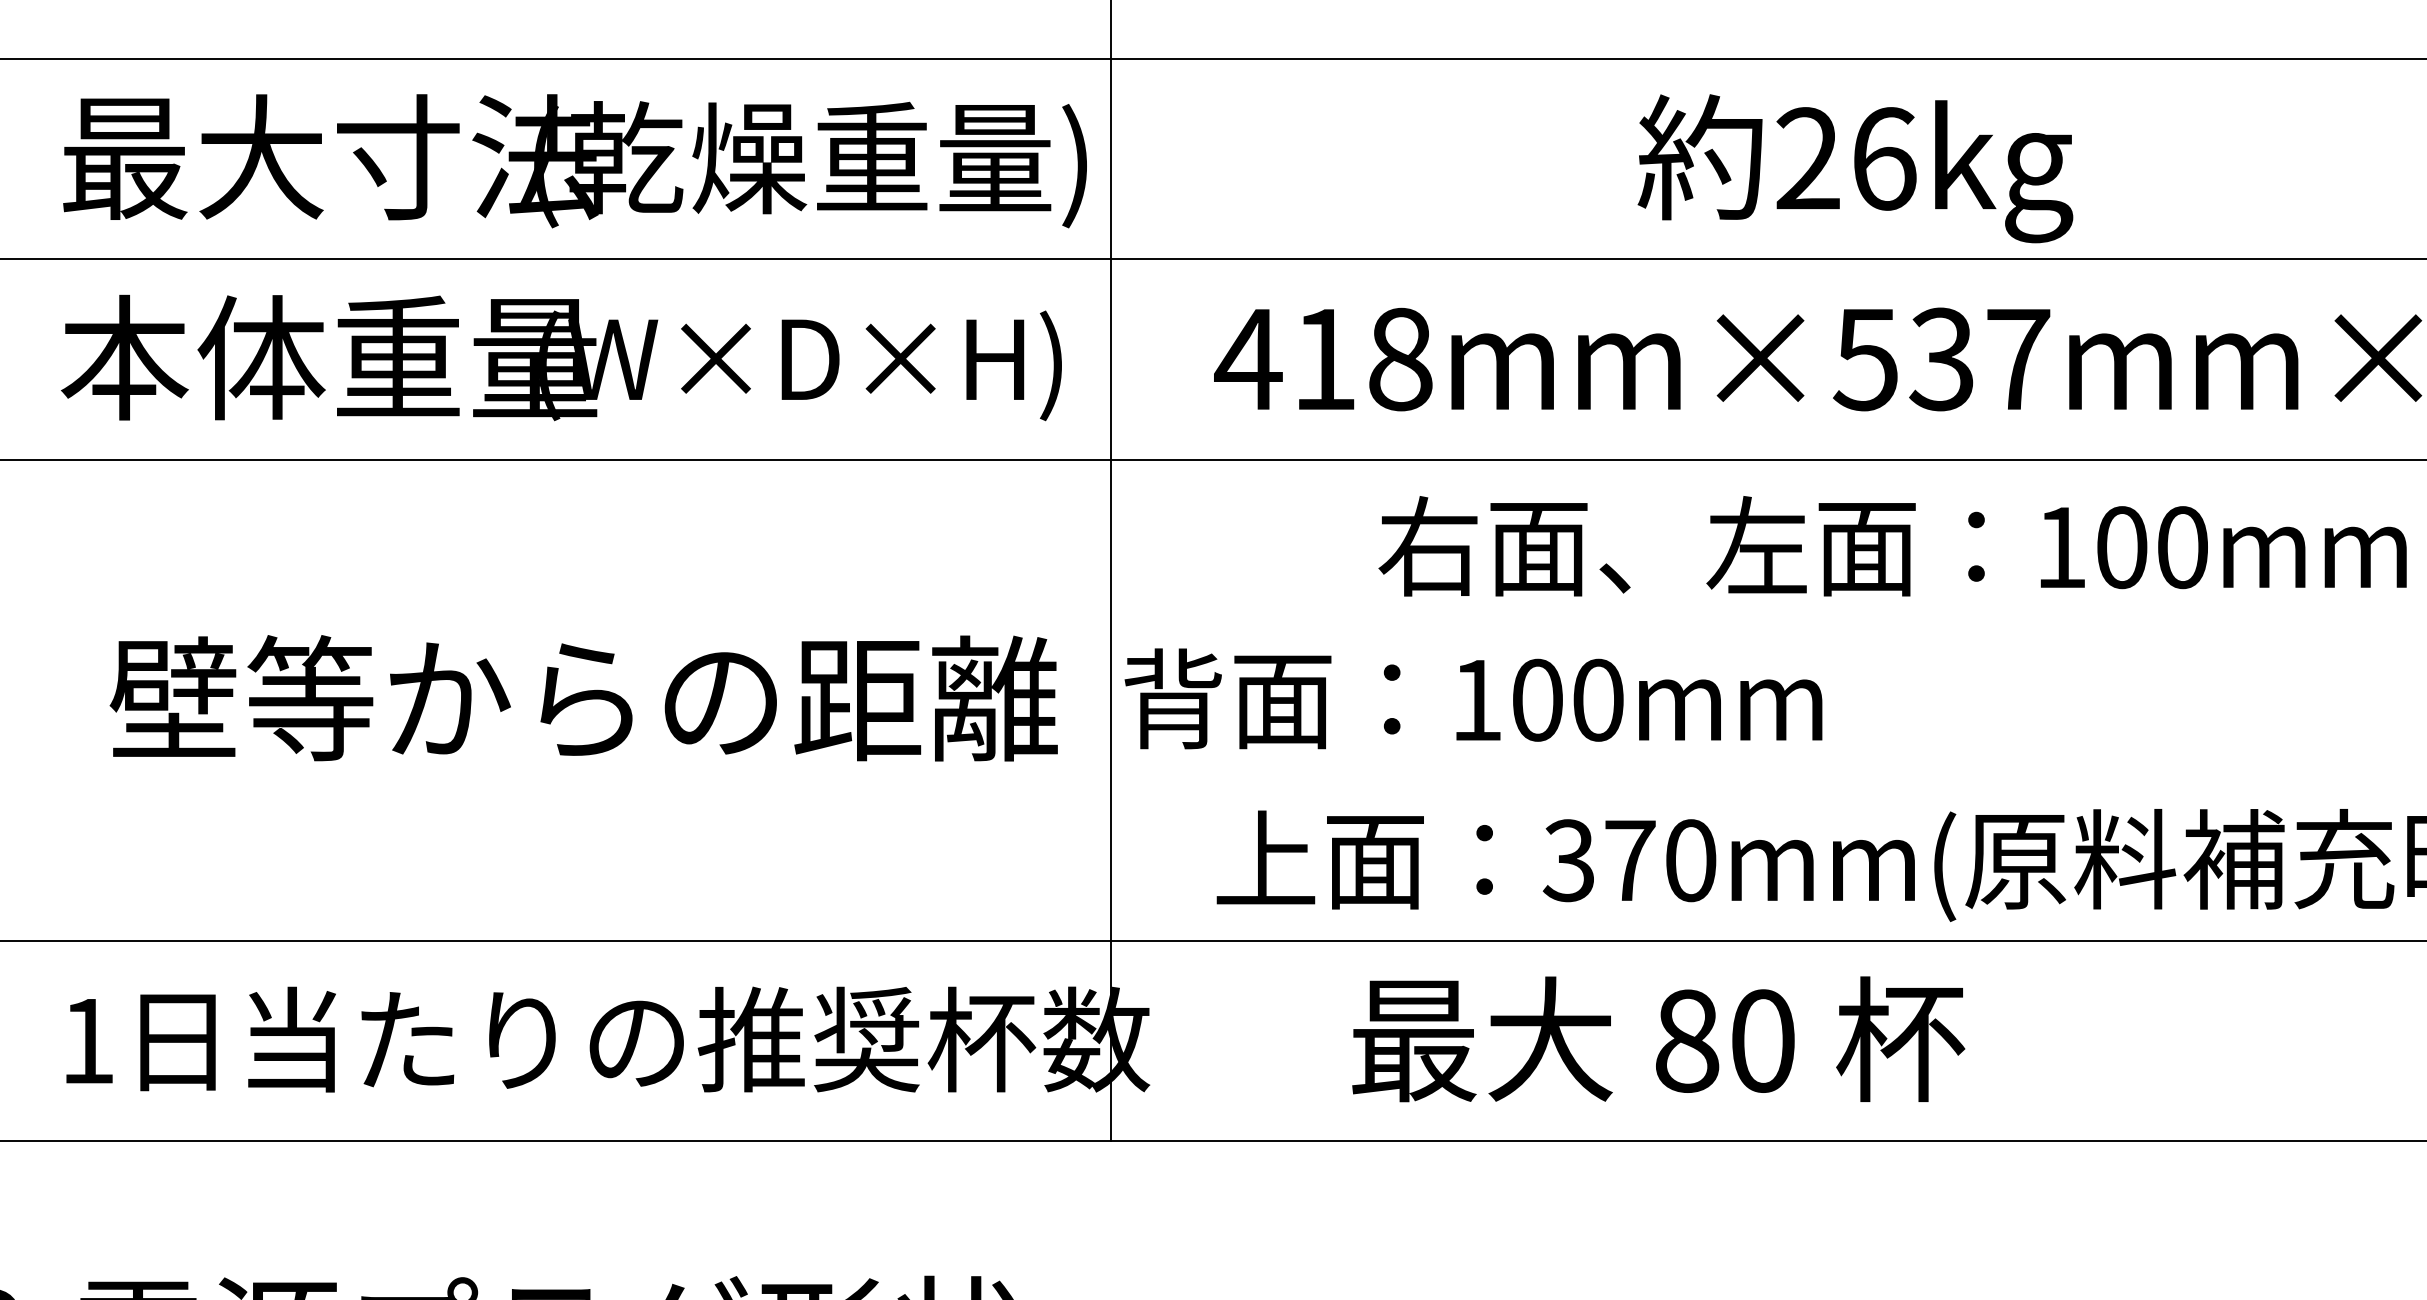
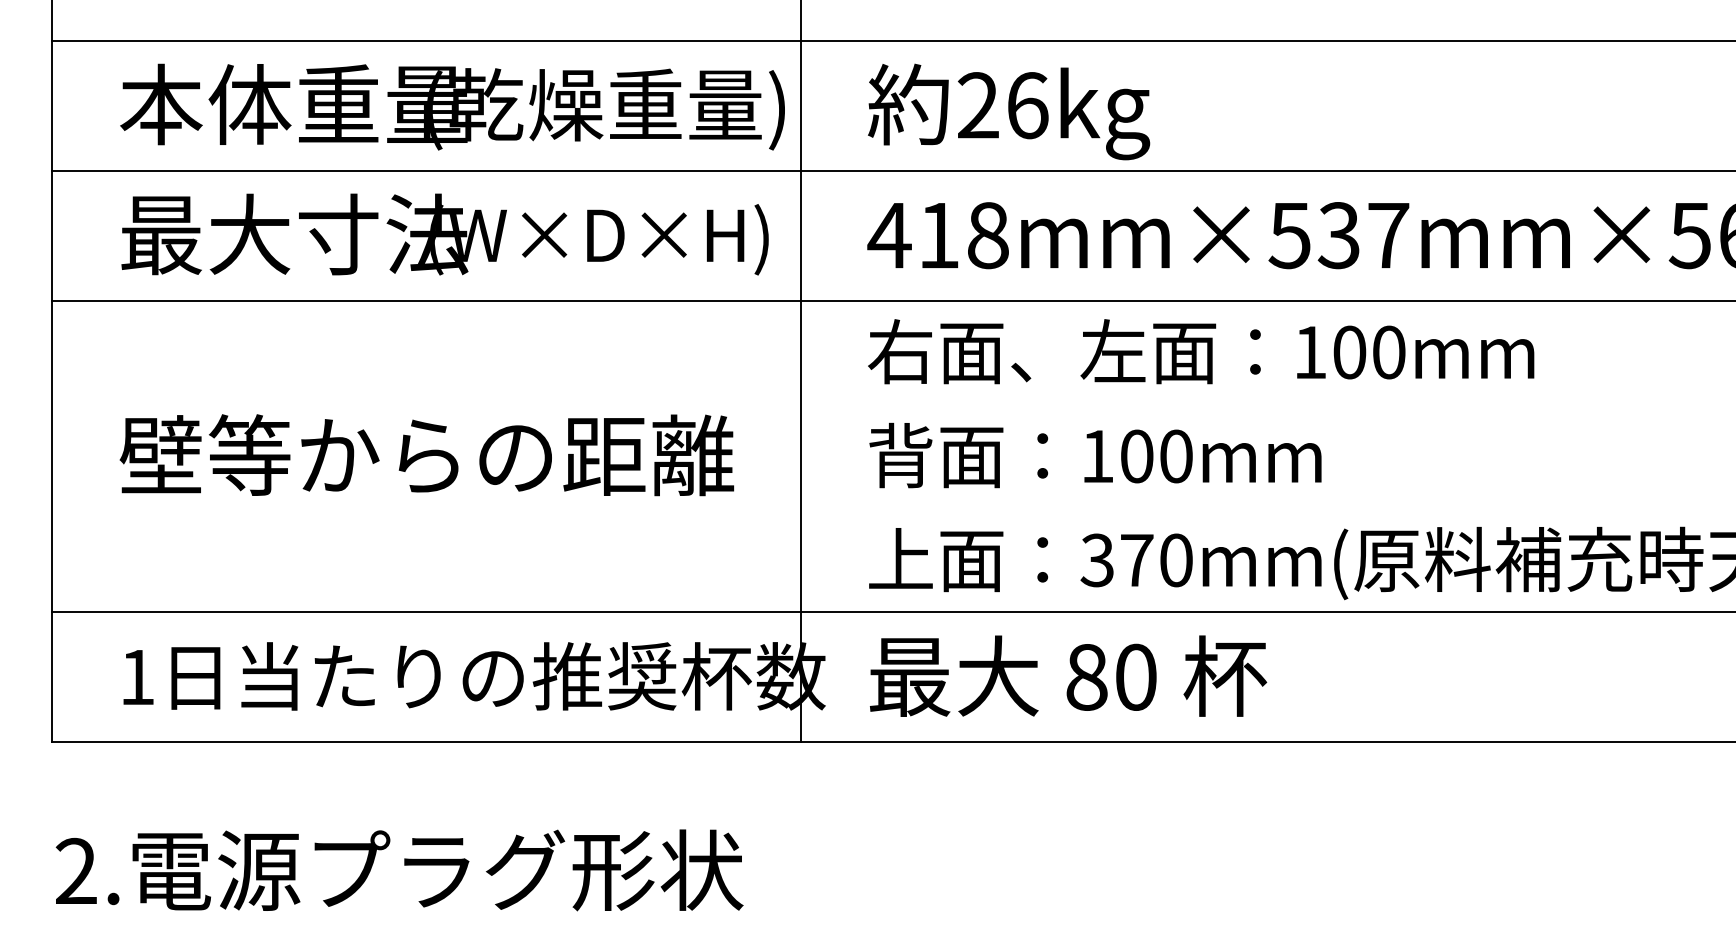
text: (330, 157) -> (294, 104), 最大寸法 -> 本体重量
text: (1856, 167) -> (1009, 111), moved
text: (330, 357) -> (294, 234), 本体重量 -> 最大寸法
text: (1893, 546) -> (1201, 351), moved
text: (583, 698) -> (426, 455), moved
text: (1473, 698) -> (1095, 455), moved
text: (1658, 1038) -> (1068, 675), moved

